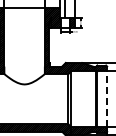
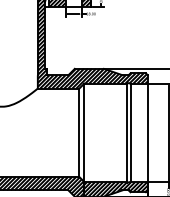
line: (107, 99) -> (148, 133), dashed -> solid

